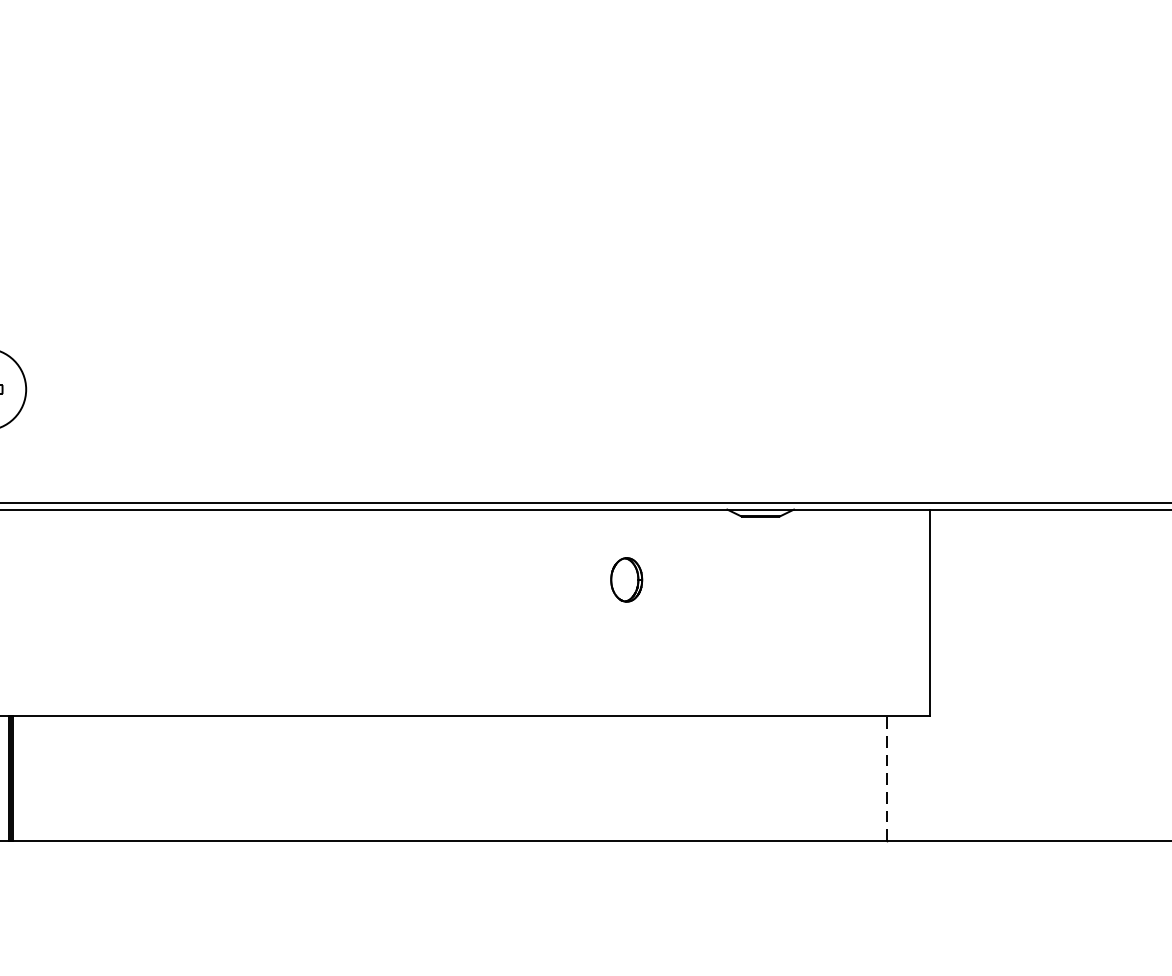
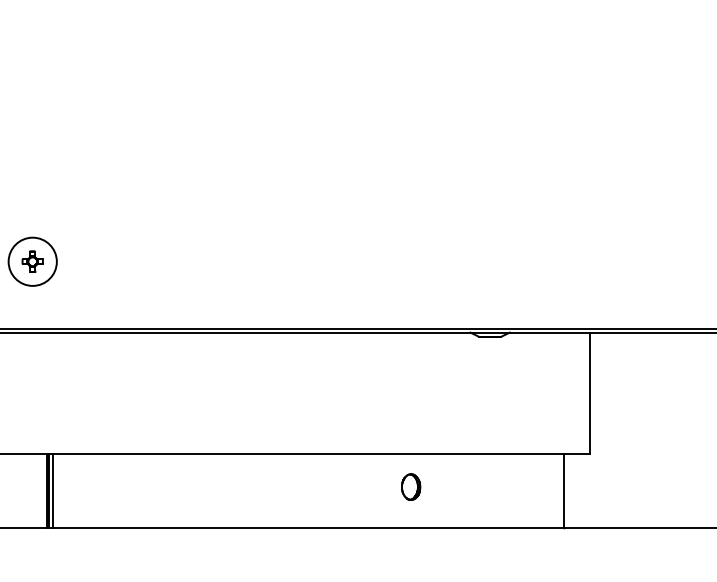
part: (627, 578) -> (411, 486), moved
line: (18, 778) -> (52, 491), added
line: (886, 778) -> (564, 491), dashed -> solid

